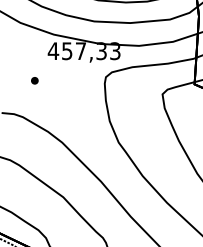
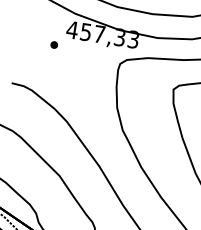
part: (34, 80) -> (53, 44), moved

